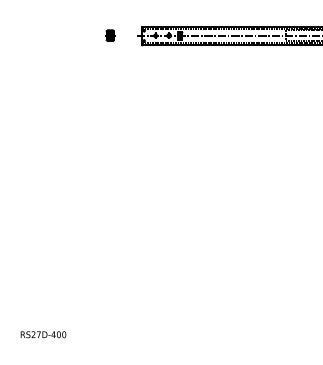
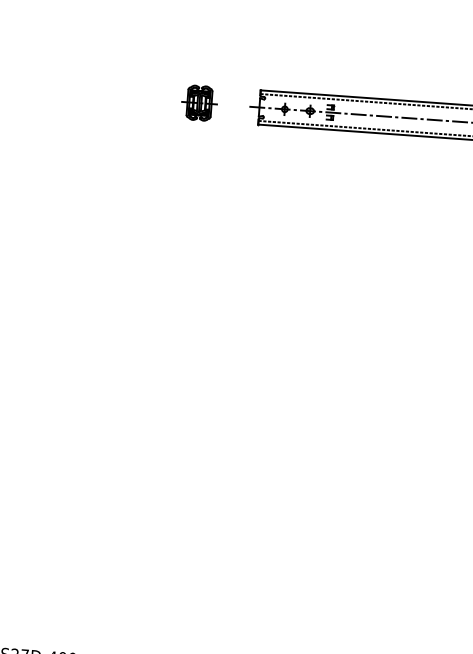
part: (110, 35) -> (199, 102), size x1.67

